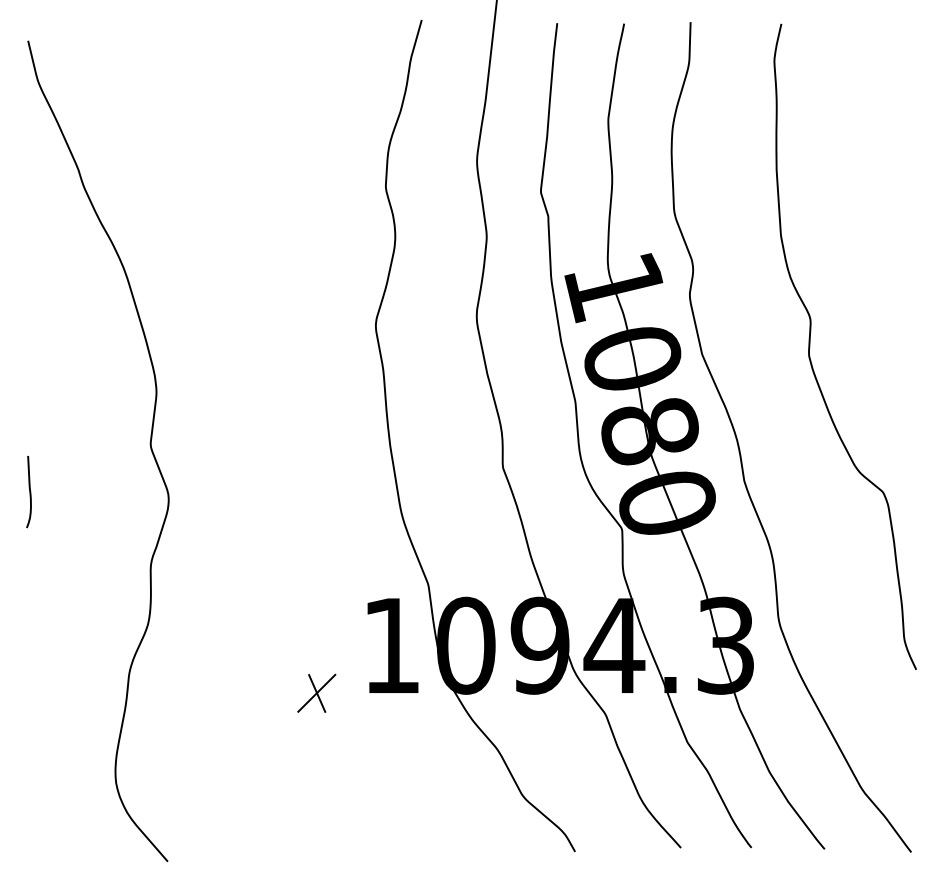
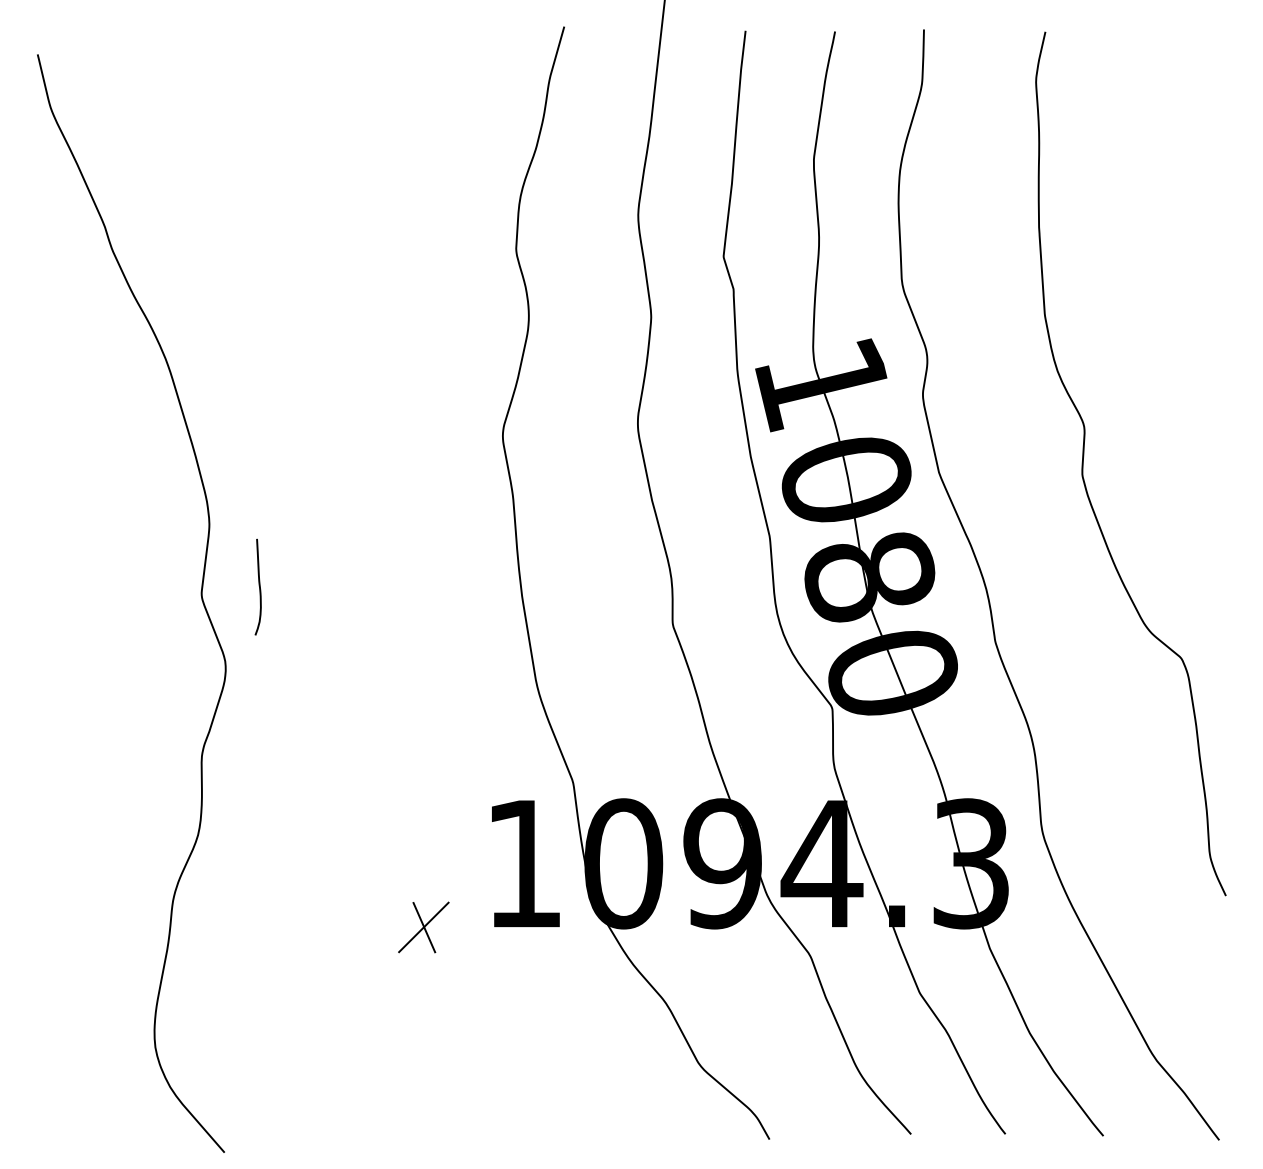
curve: (29, 492) -> (258, 587), moved

